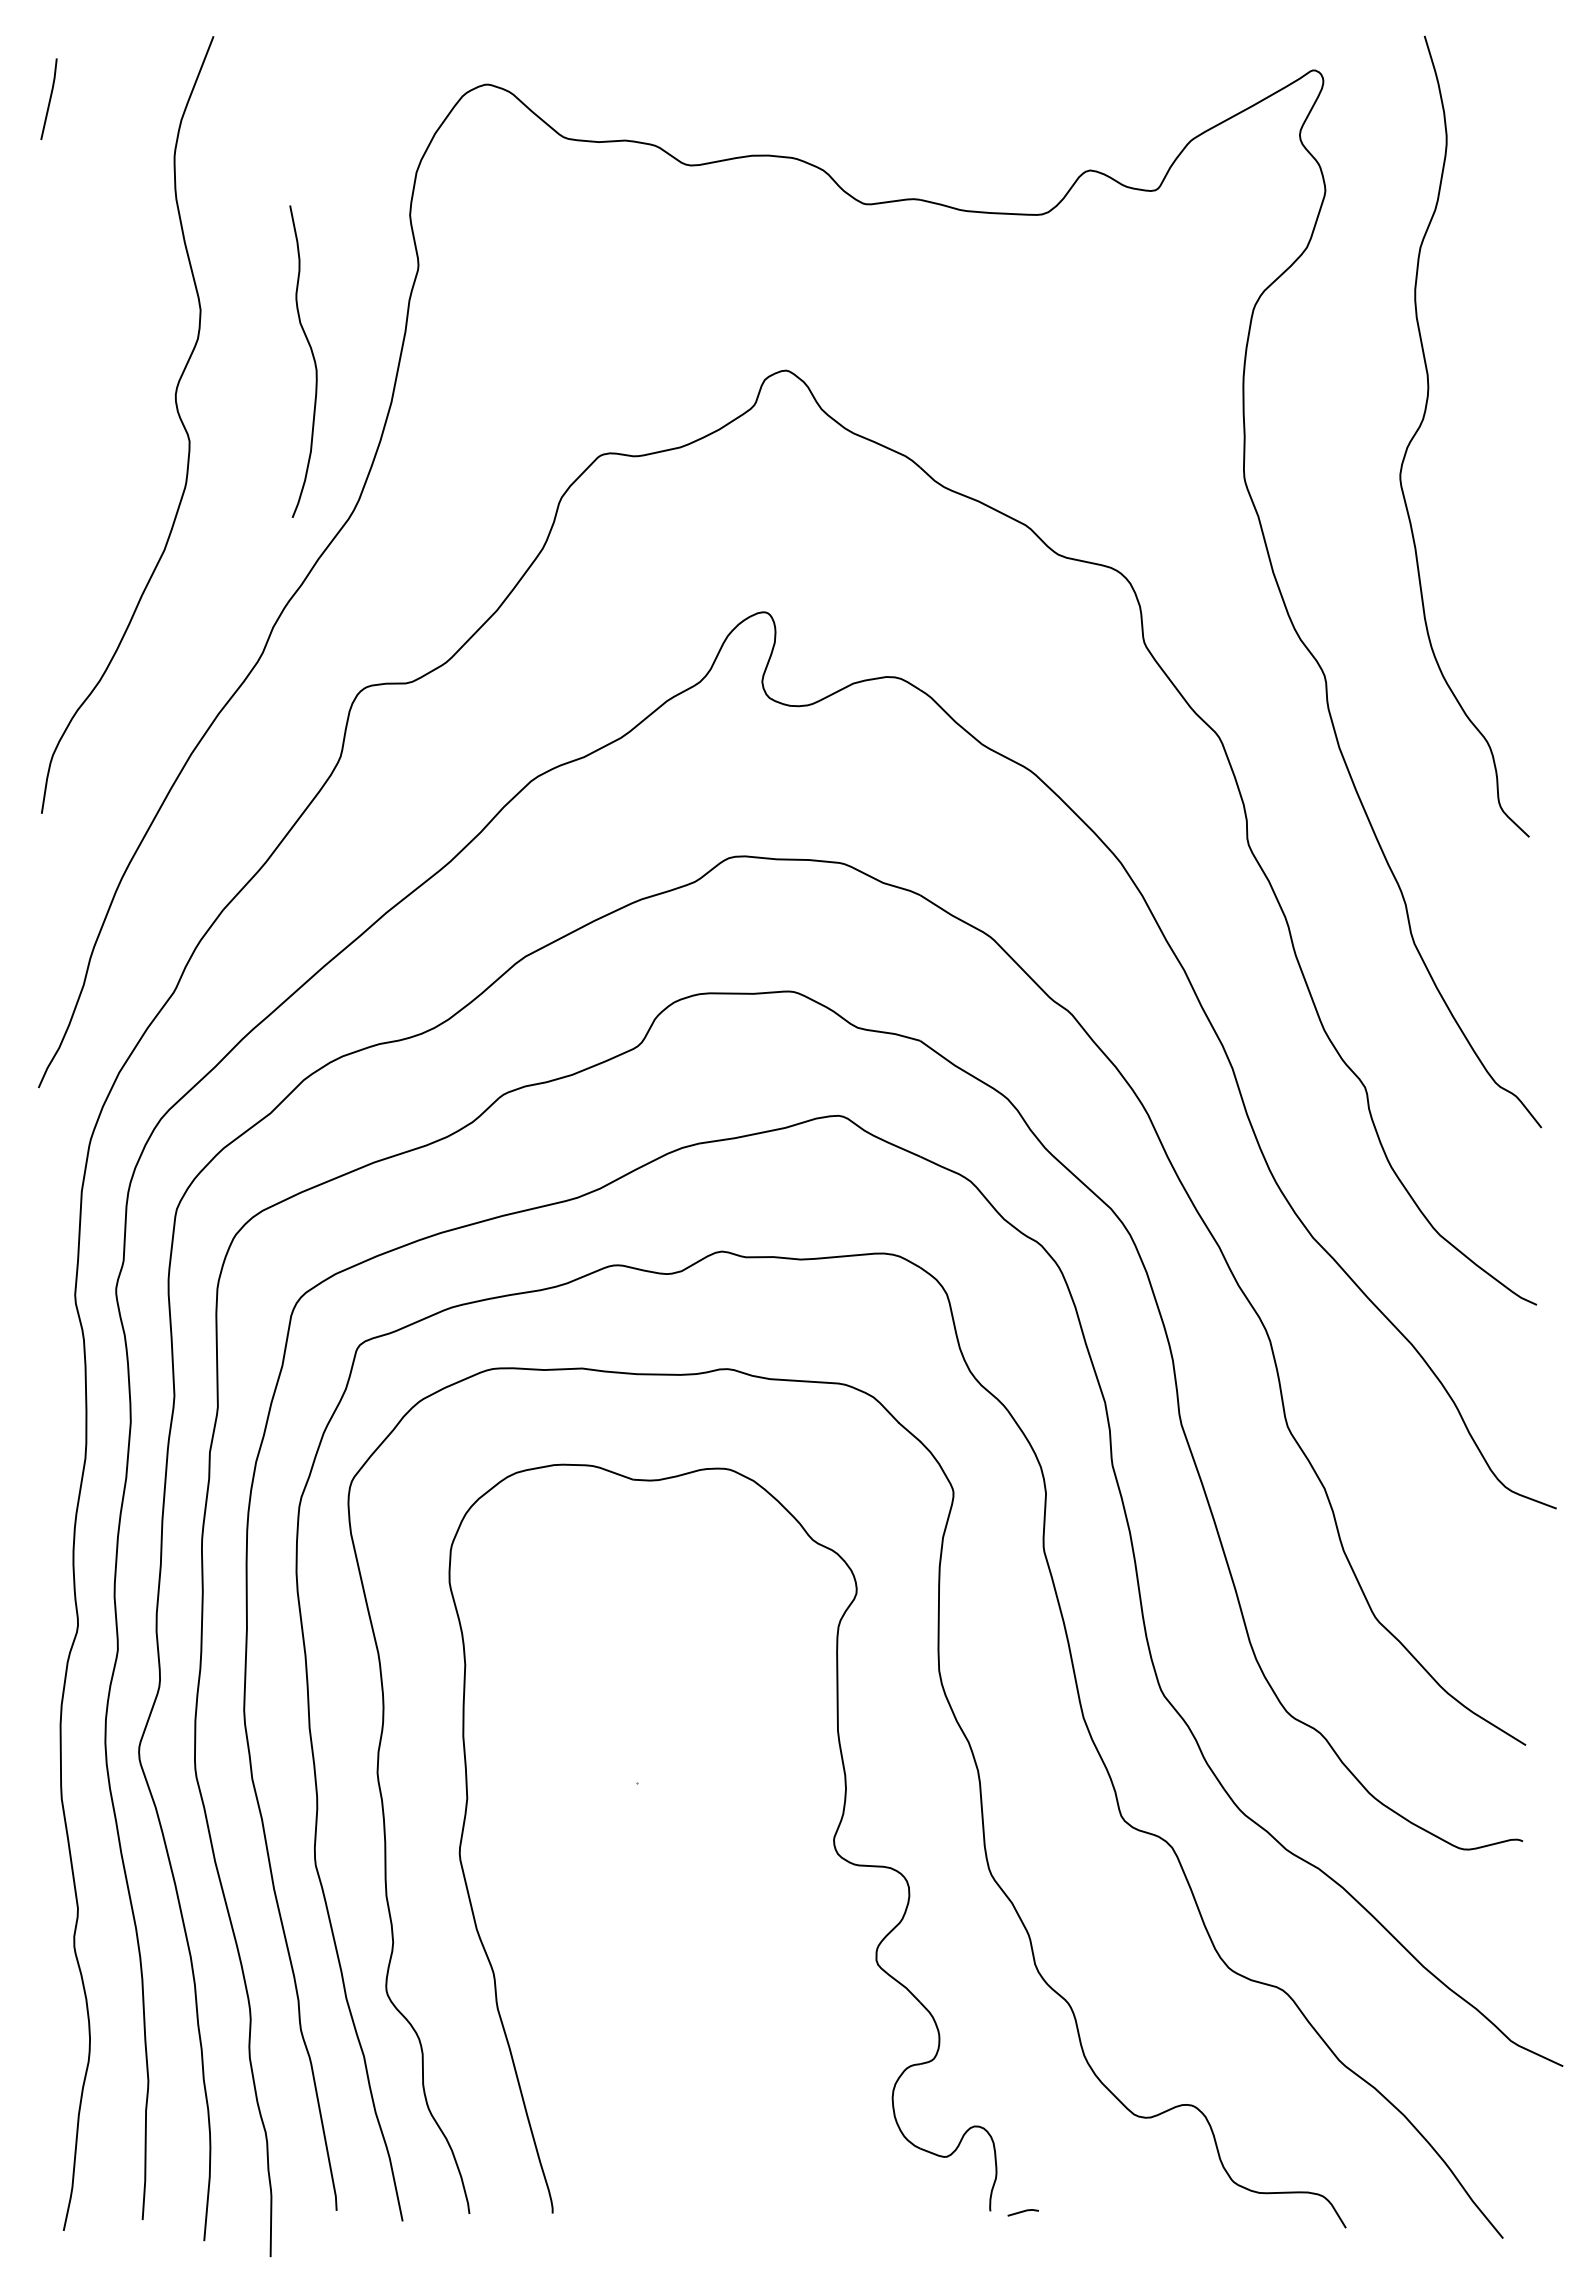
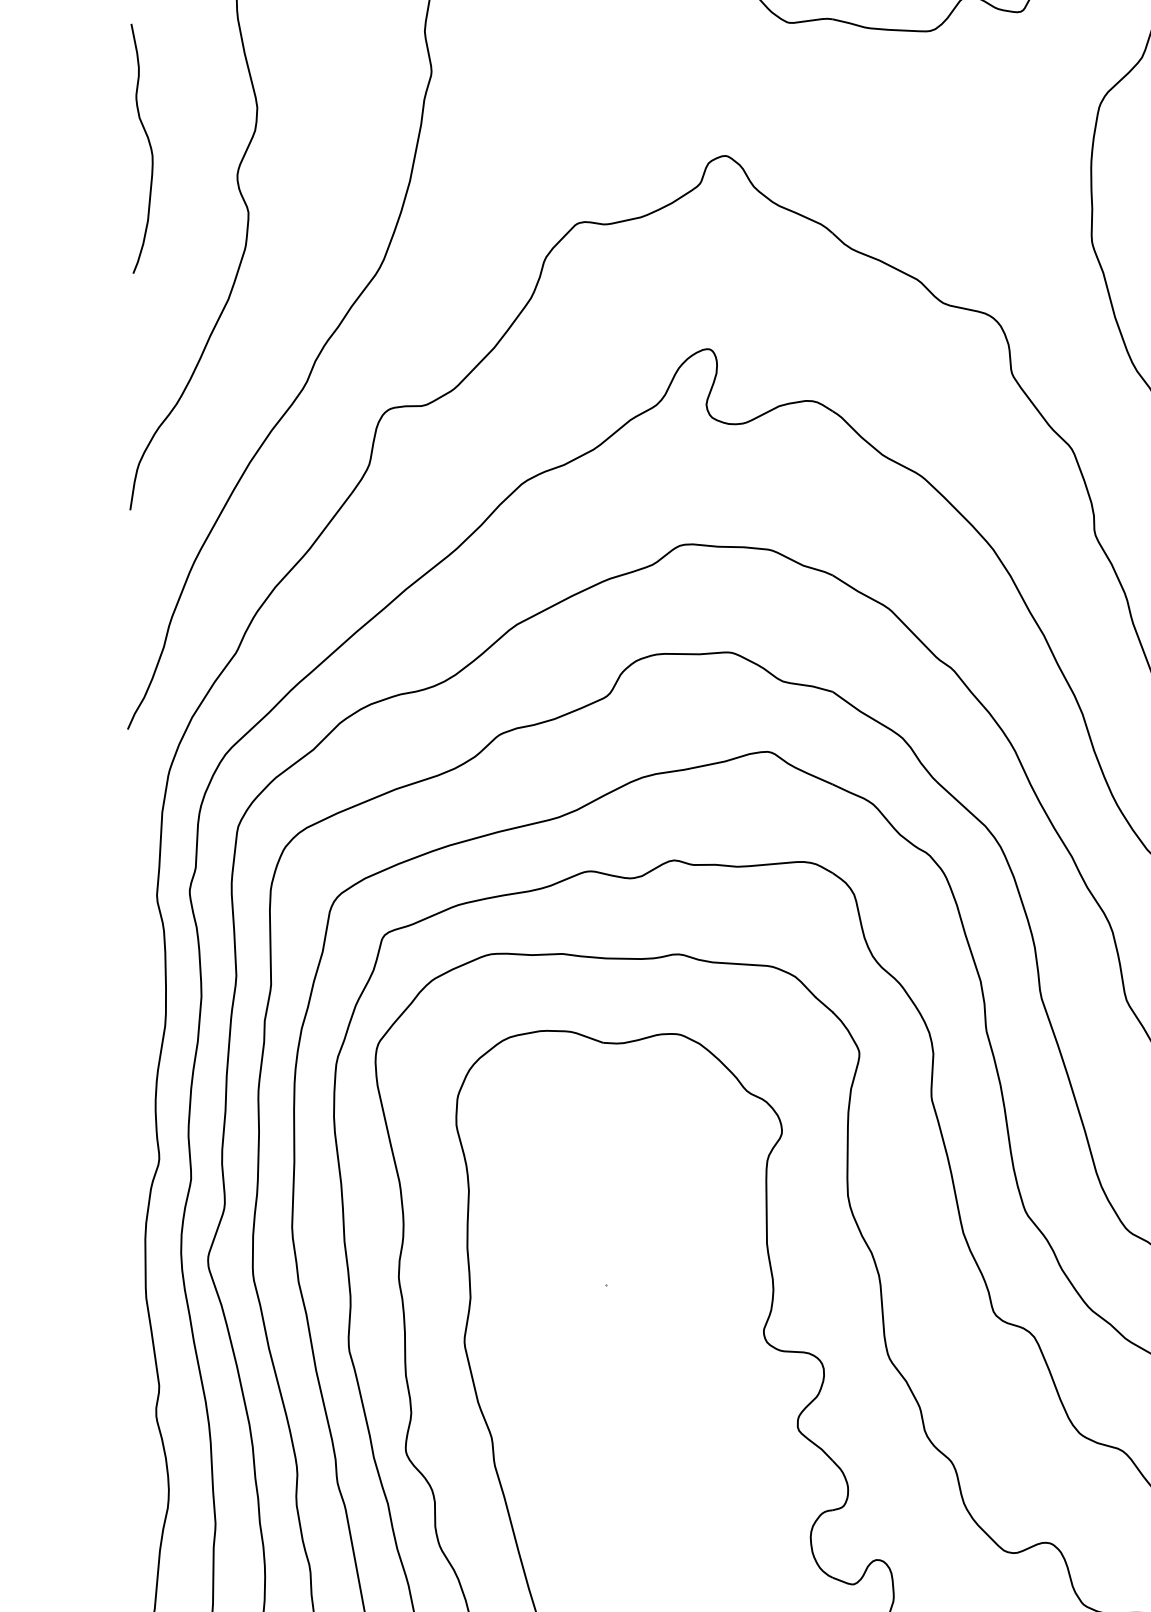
curve: (312, 357) -> (149, 145), moved

